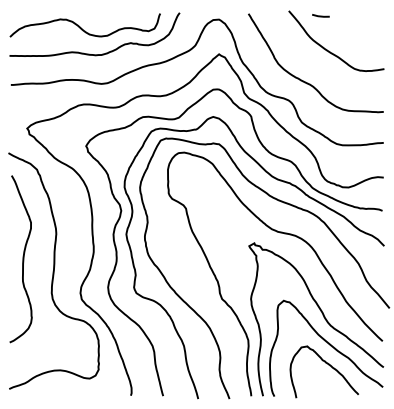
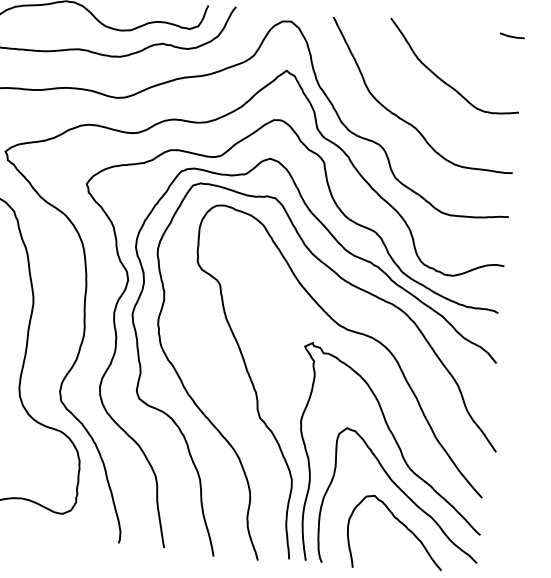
line: (320, 15) -> (511, 35), moved

